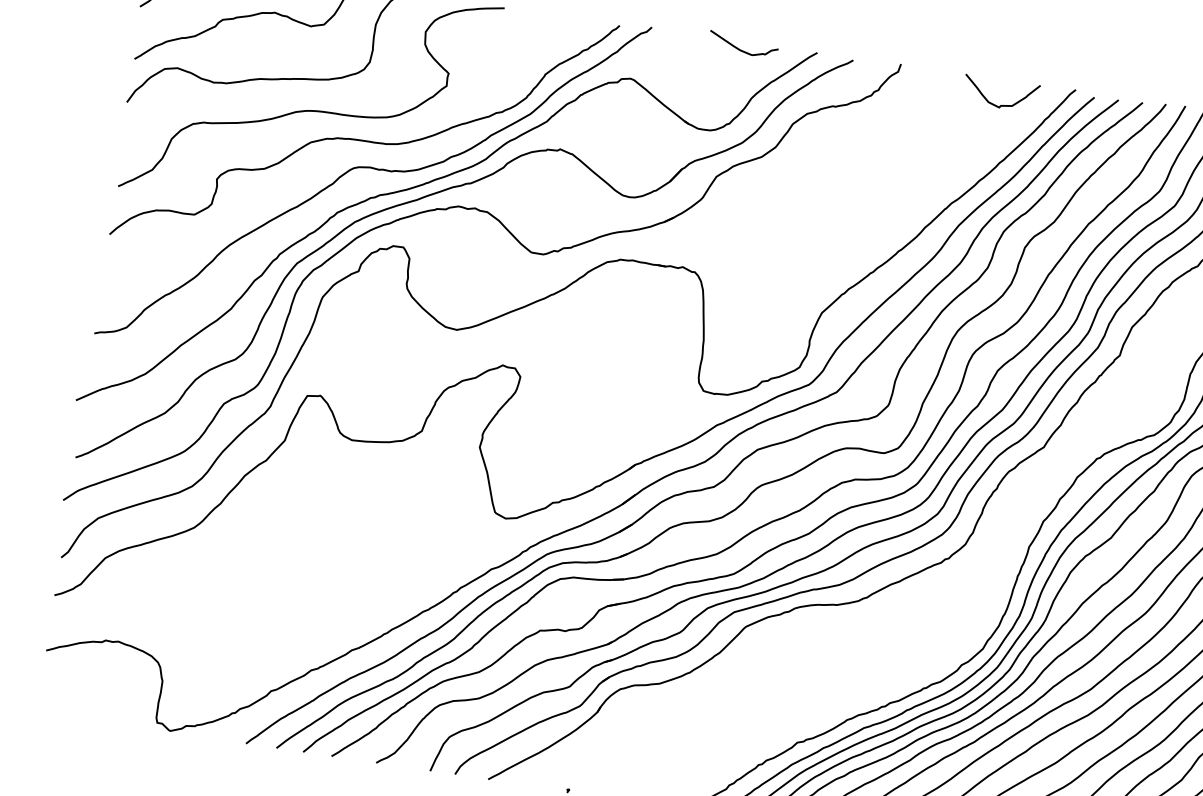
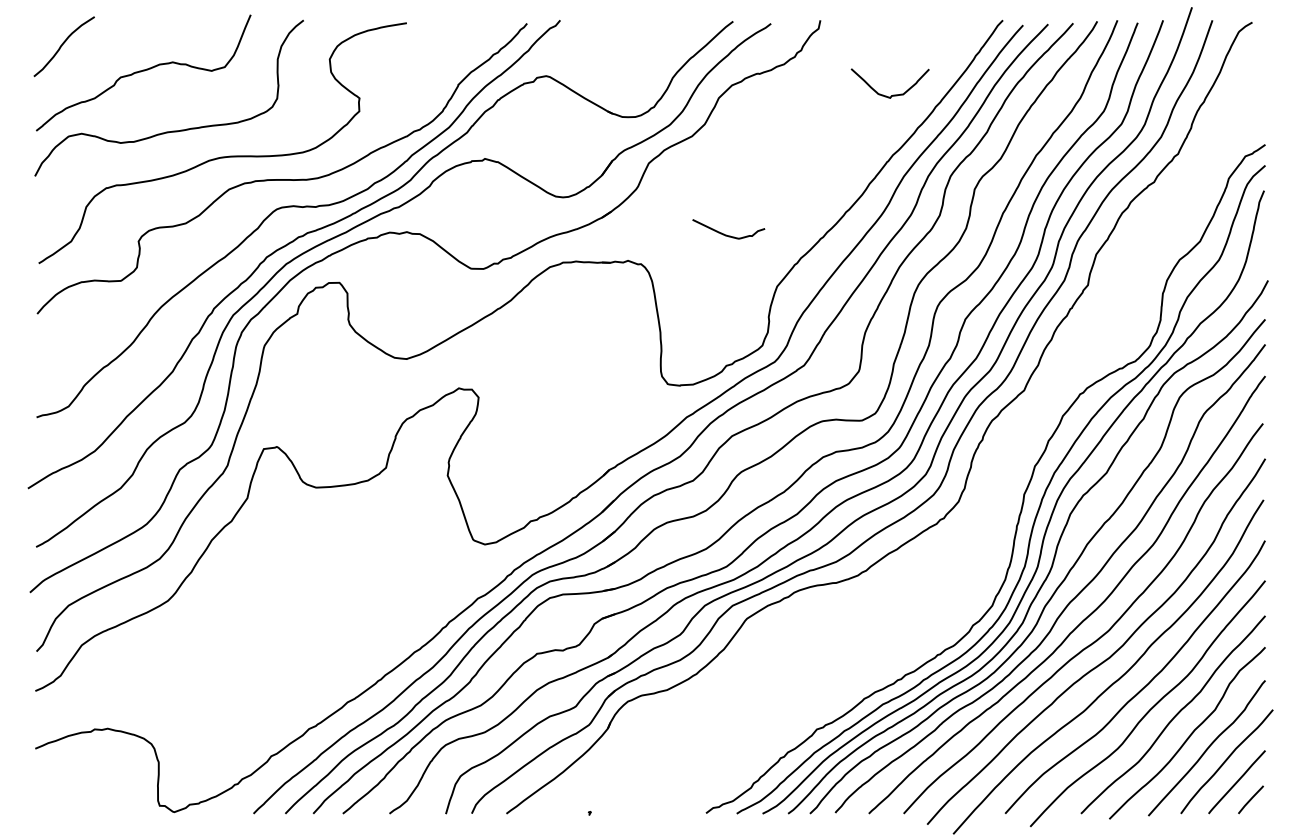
curve: (740, 49) -> (726, 234), moved
curve: (1002, 104) -> (893, 94), moved

